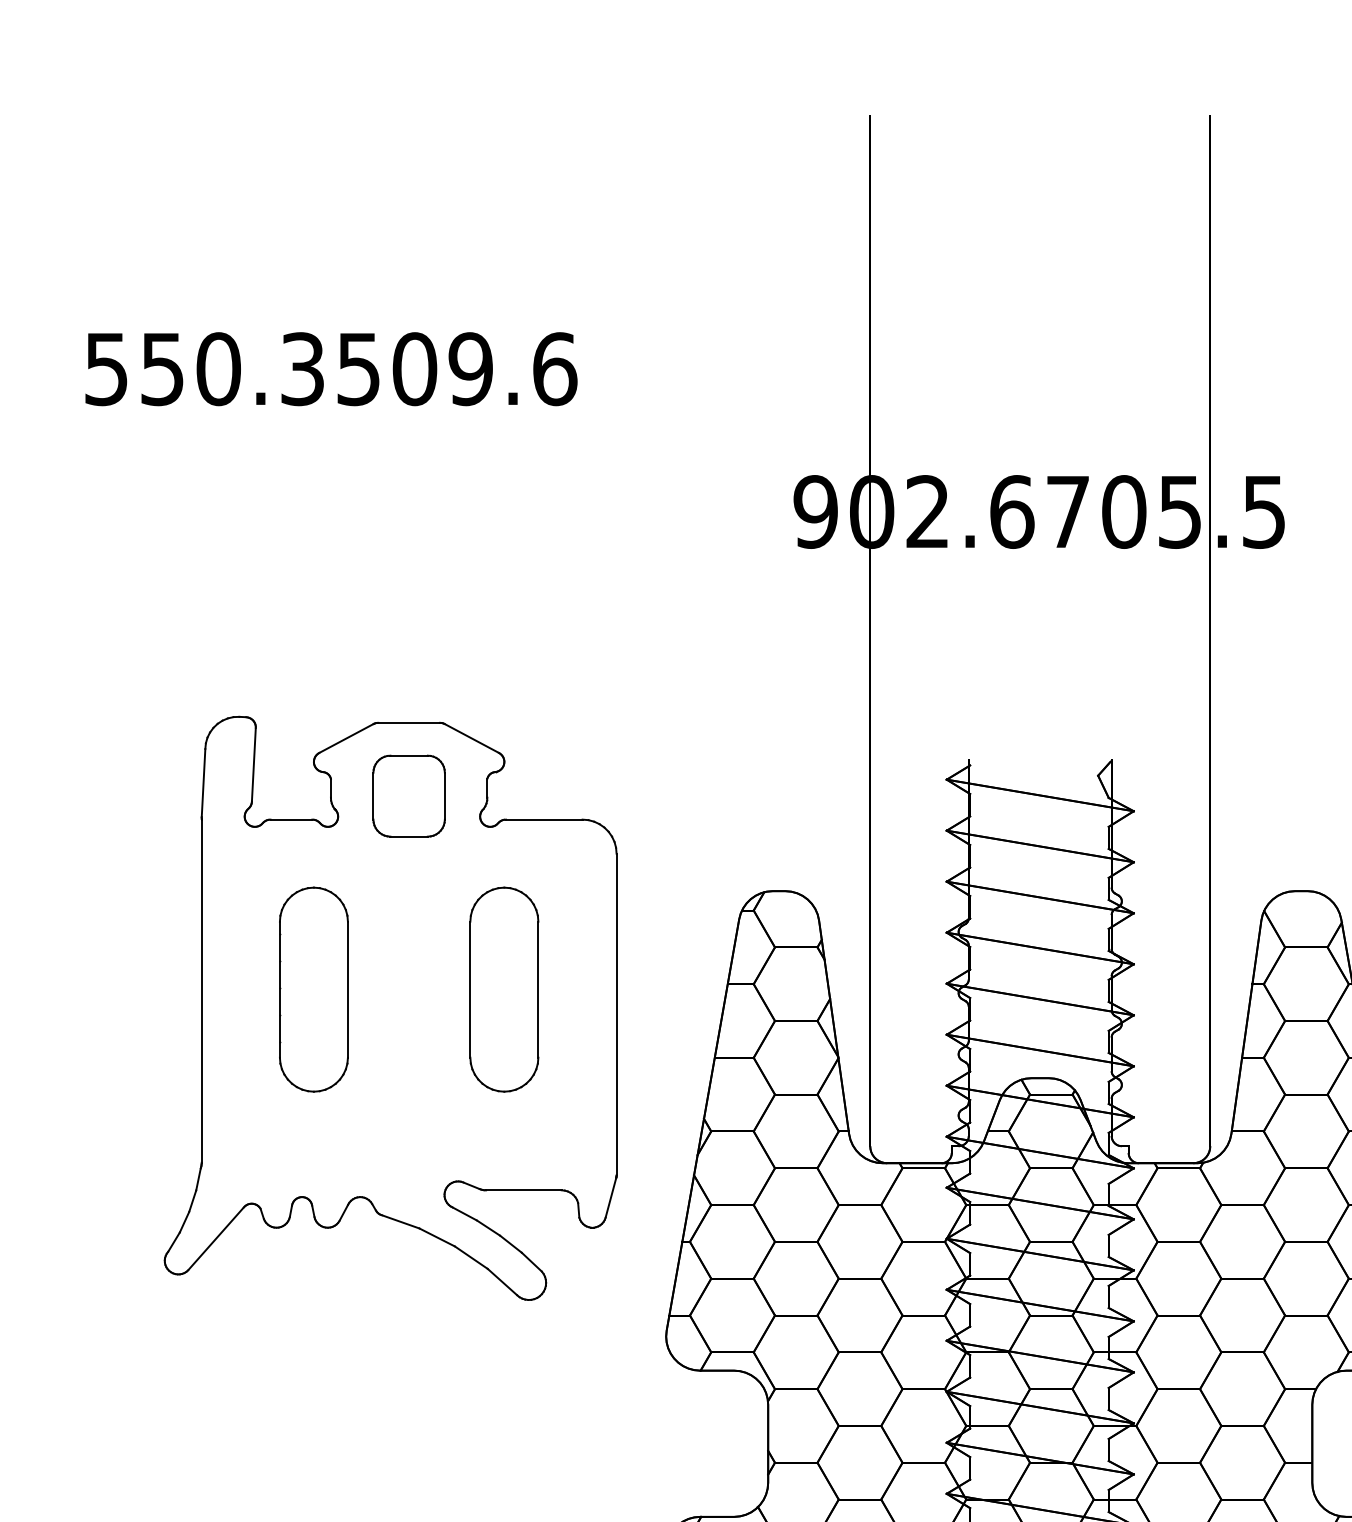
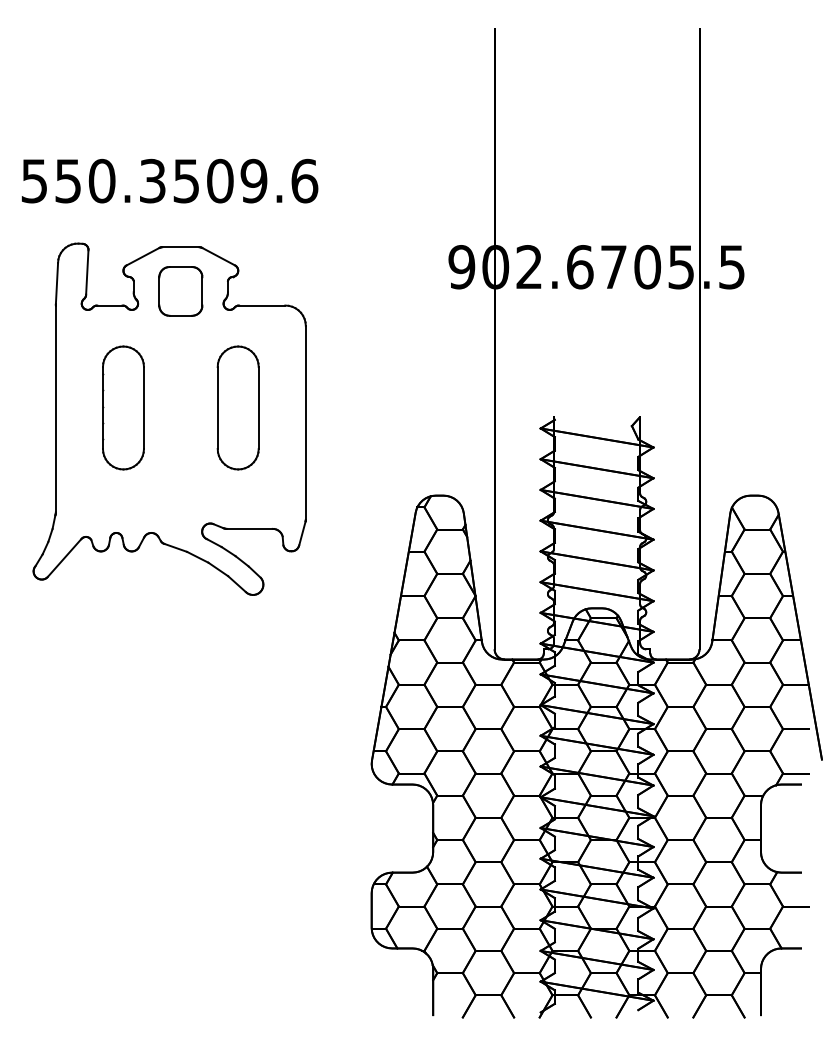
part: (390, 1007) -> (169, 418), moved

